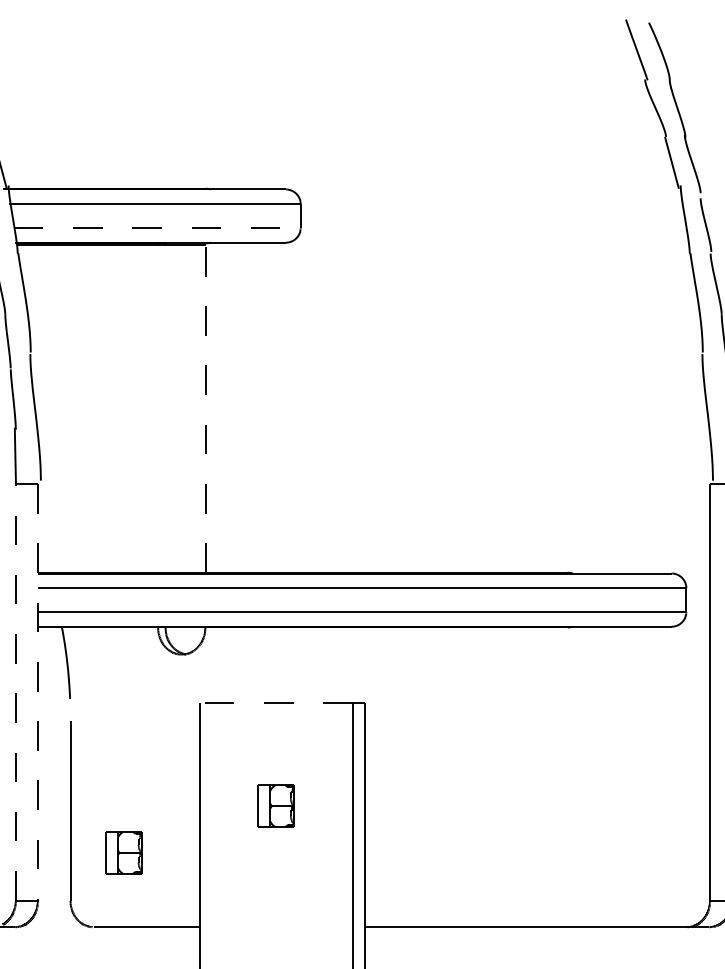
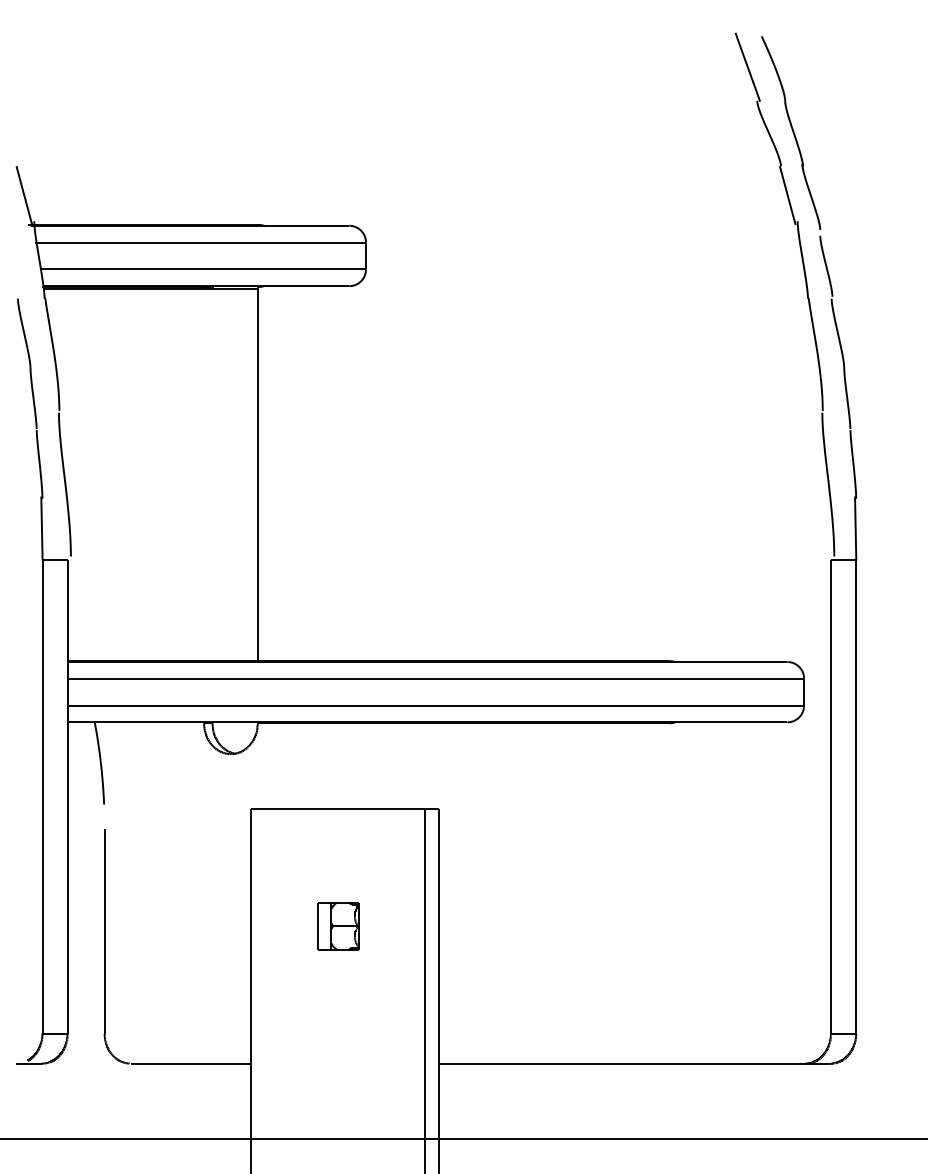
line: (157, 227) -> (203, 269), dashed -> solid
line: (205, 407) -> (257, 473), dashed -> solid
line: (15, 692) -> (42, 797), dashed -> solid
line: (37, 692) -> (67, 797), dashed -> solid
line: (275, 702) -> (337, 808), dashed -> solid
part: (124, 853) -> (165, 979), removed

